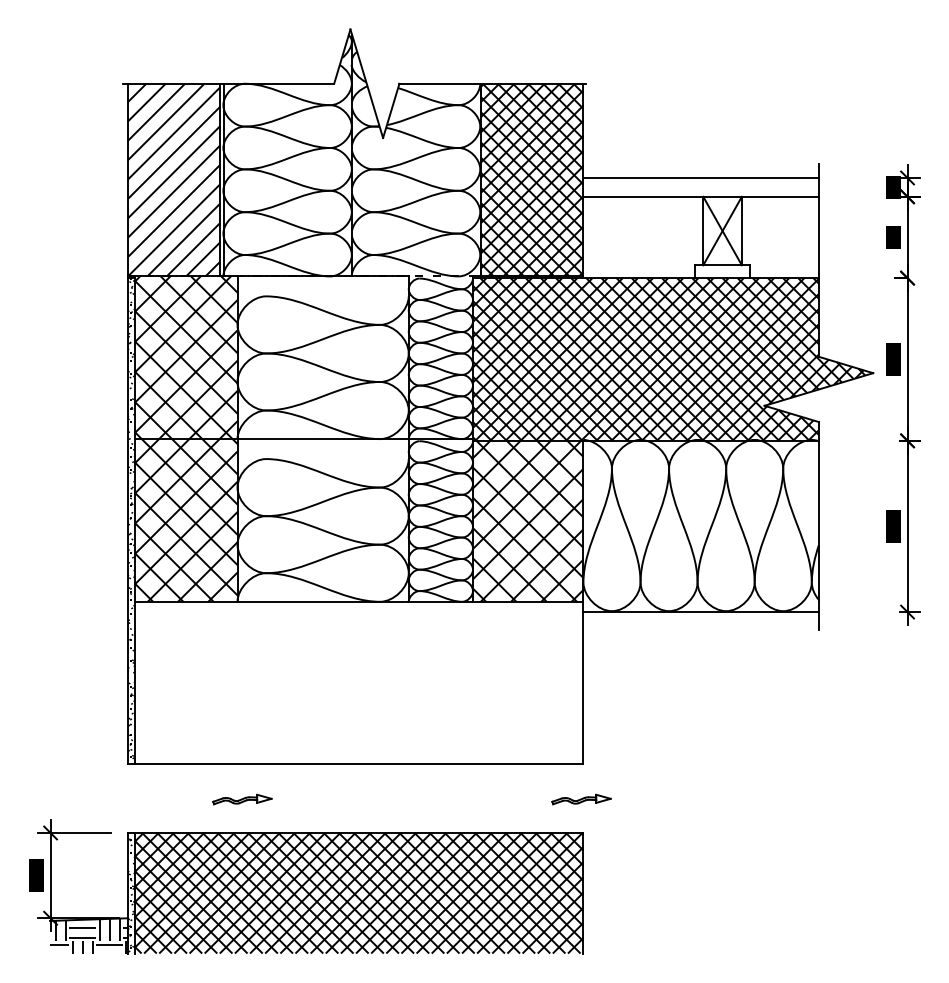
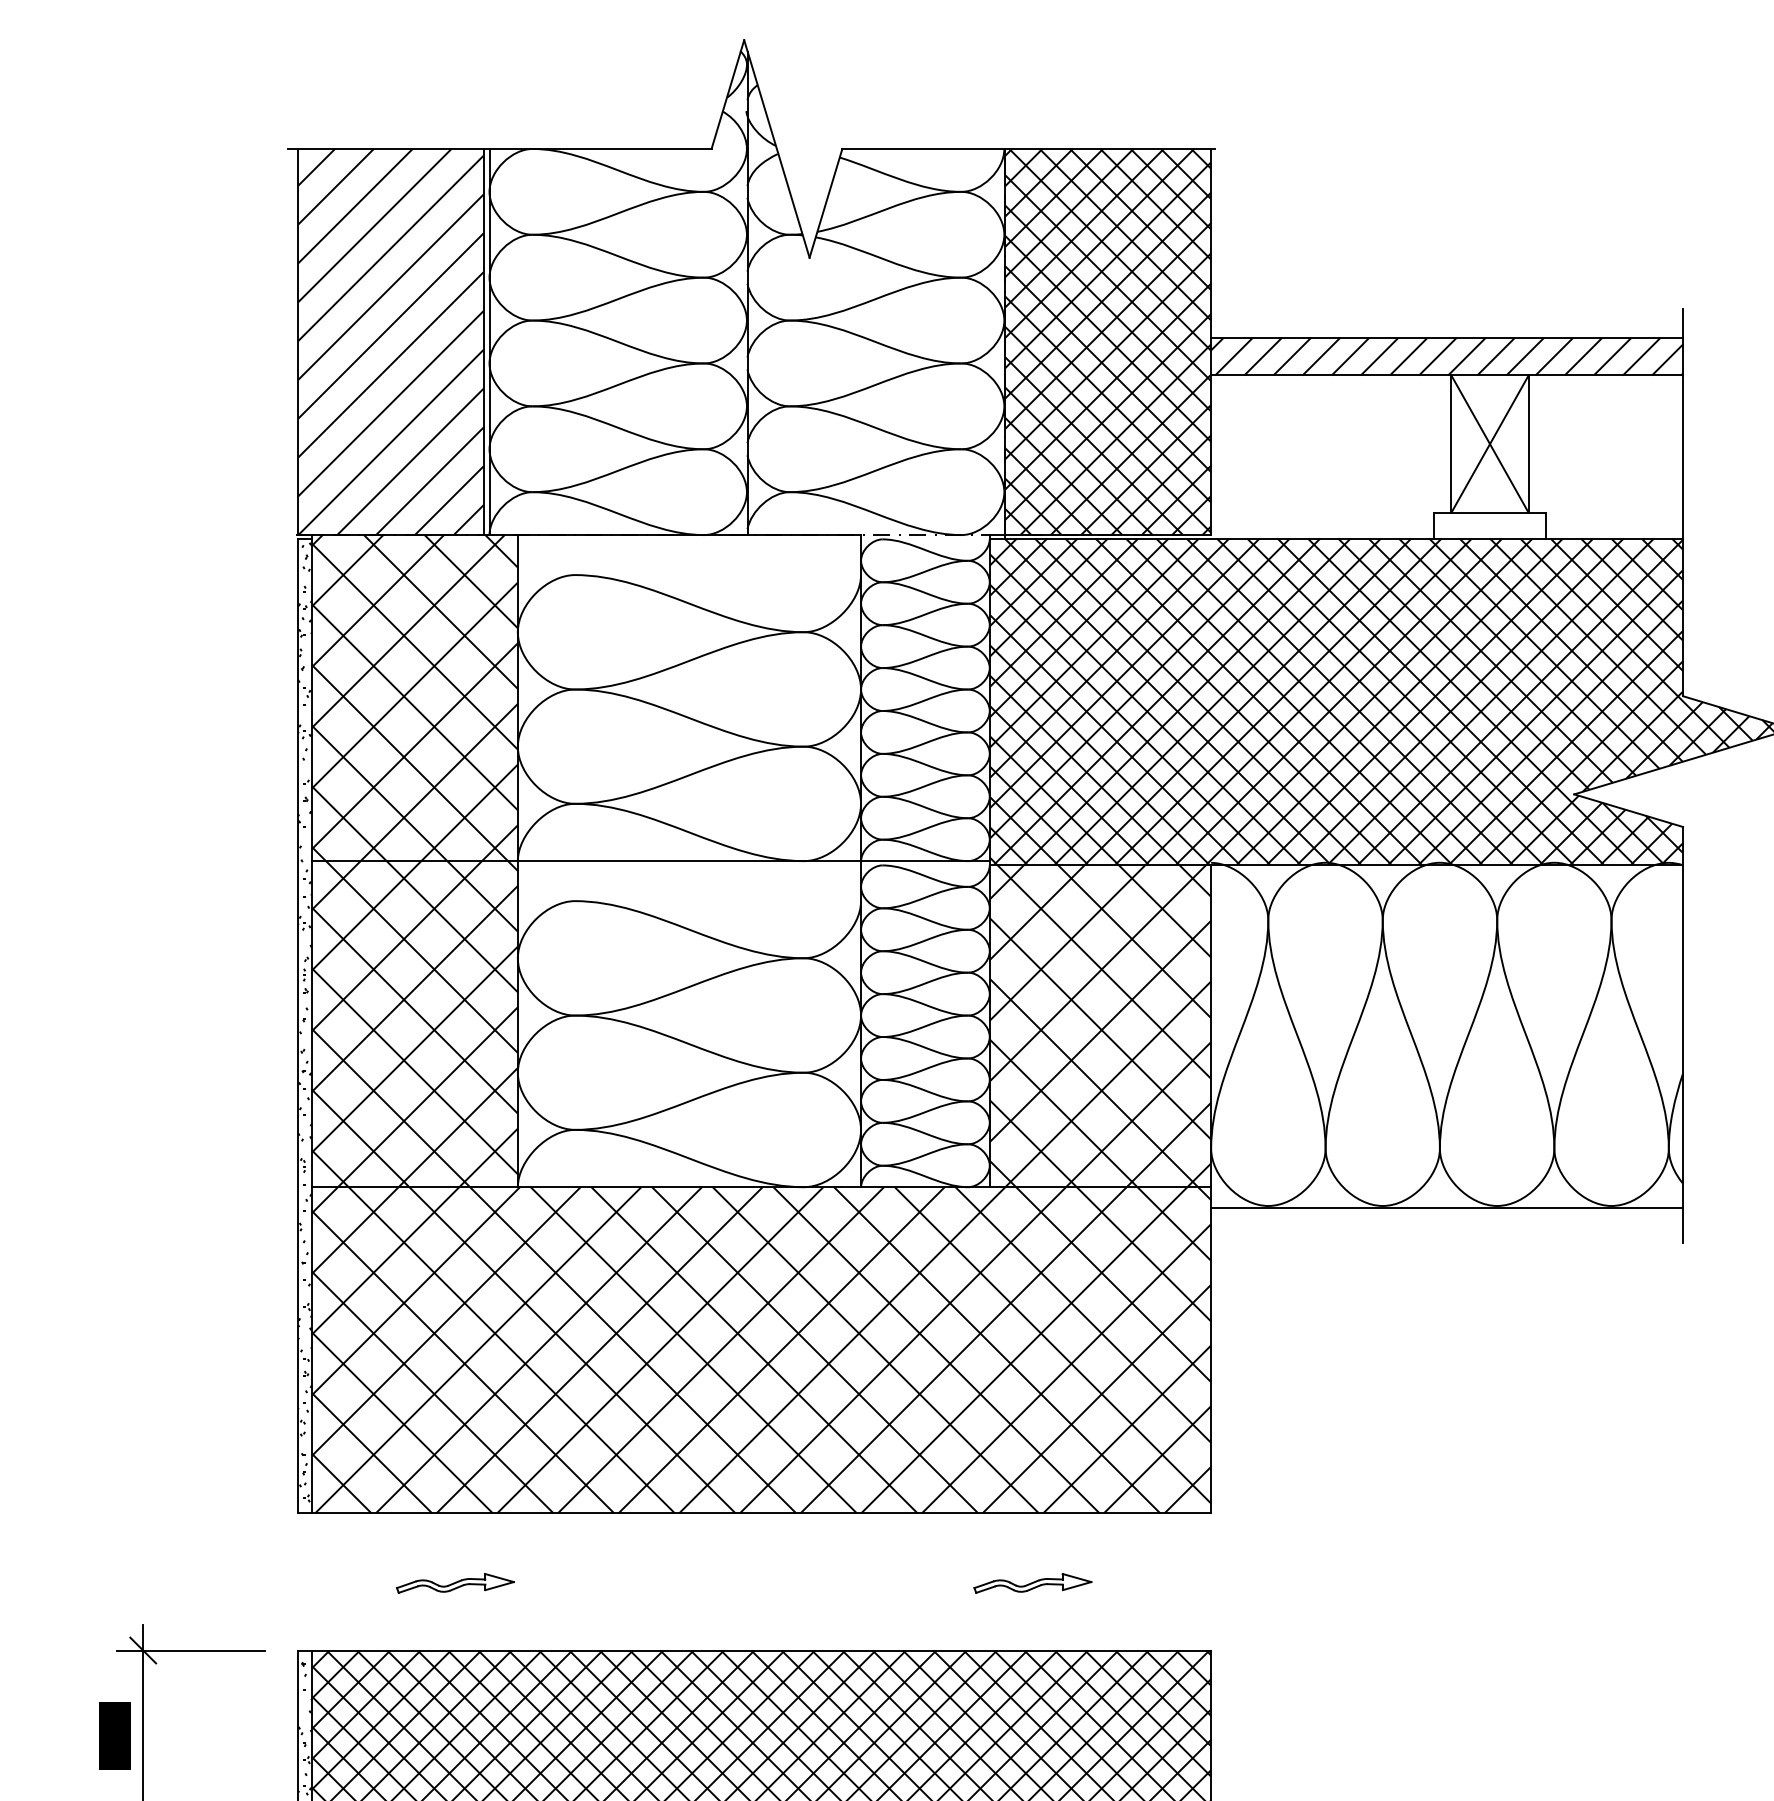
hatch: (700, 186) -> (1445, 354), added
hatch: (358, 682) -> (760, 1348), added
part: (242, 799) -> (455, 1583), moved
part: (581, 799) -> (1032, 1583), moved

